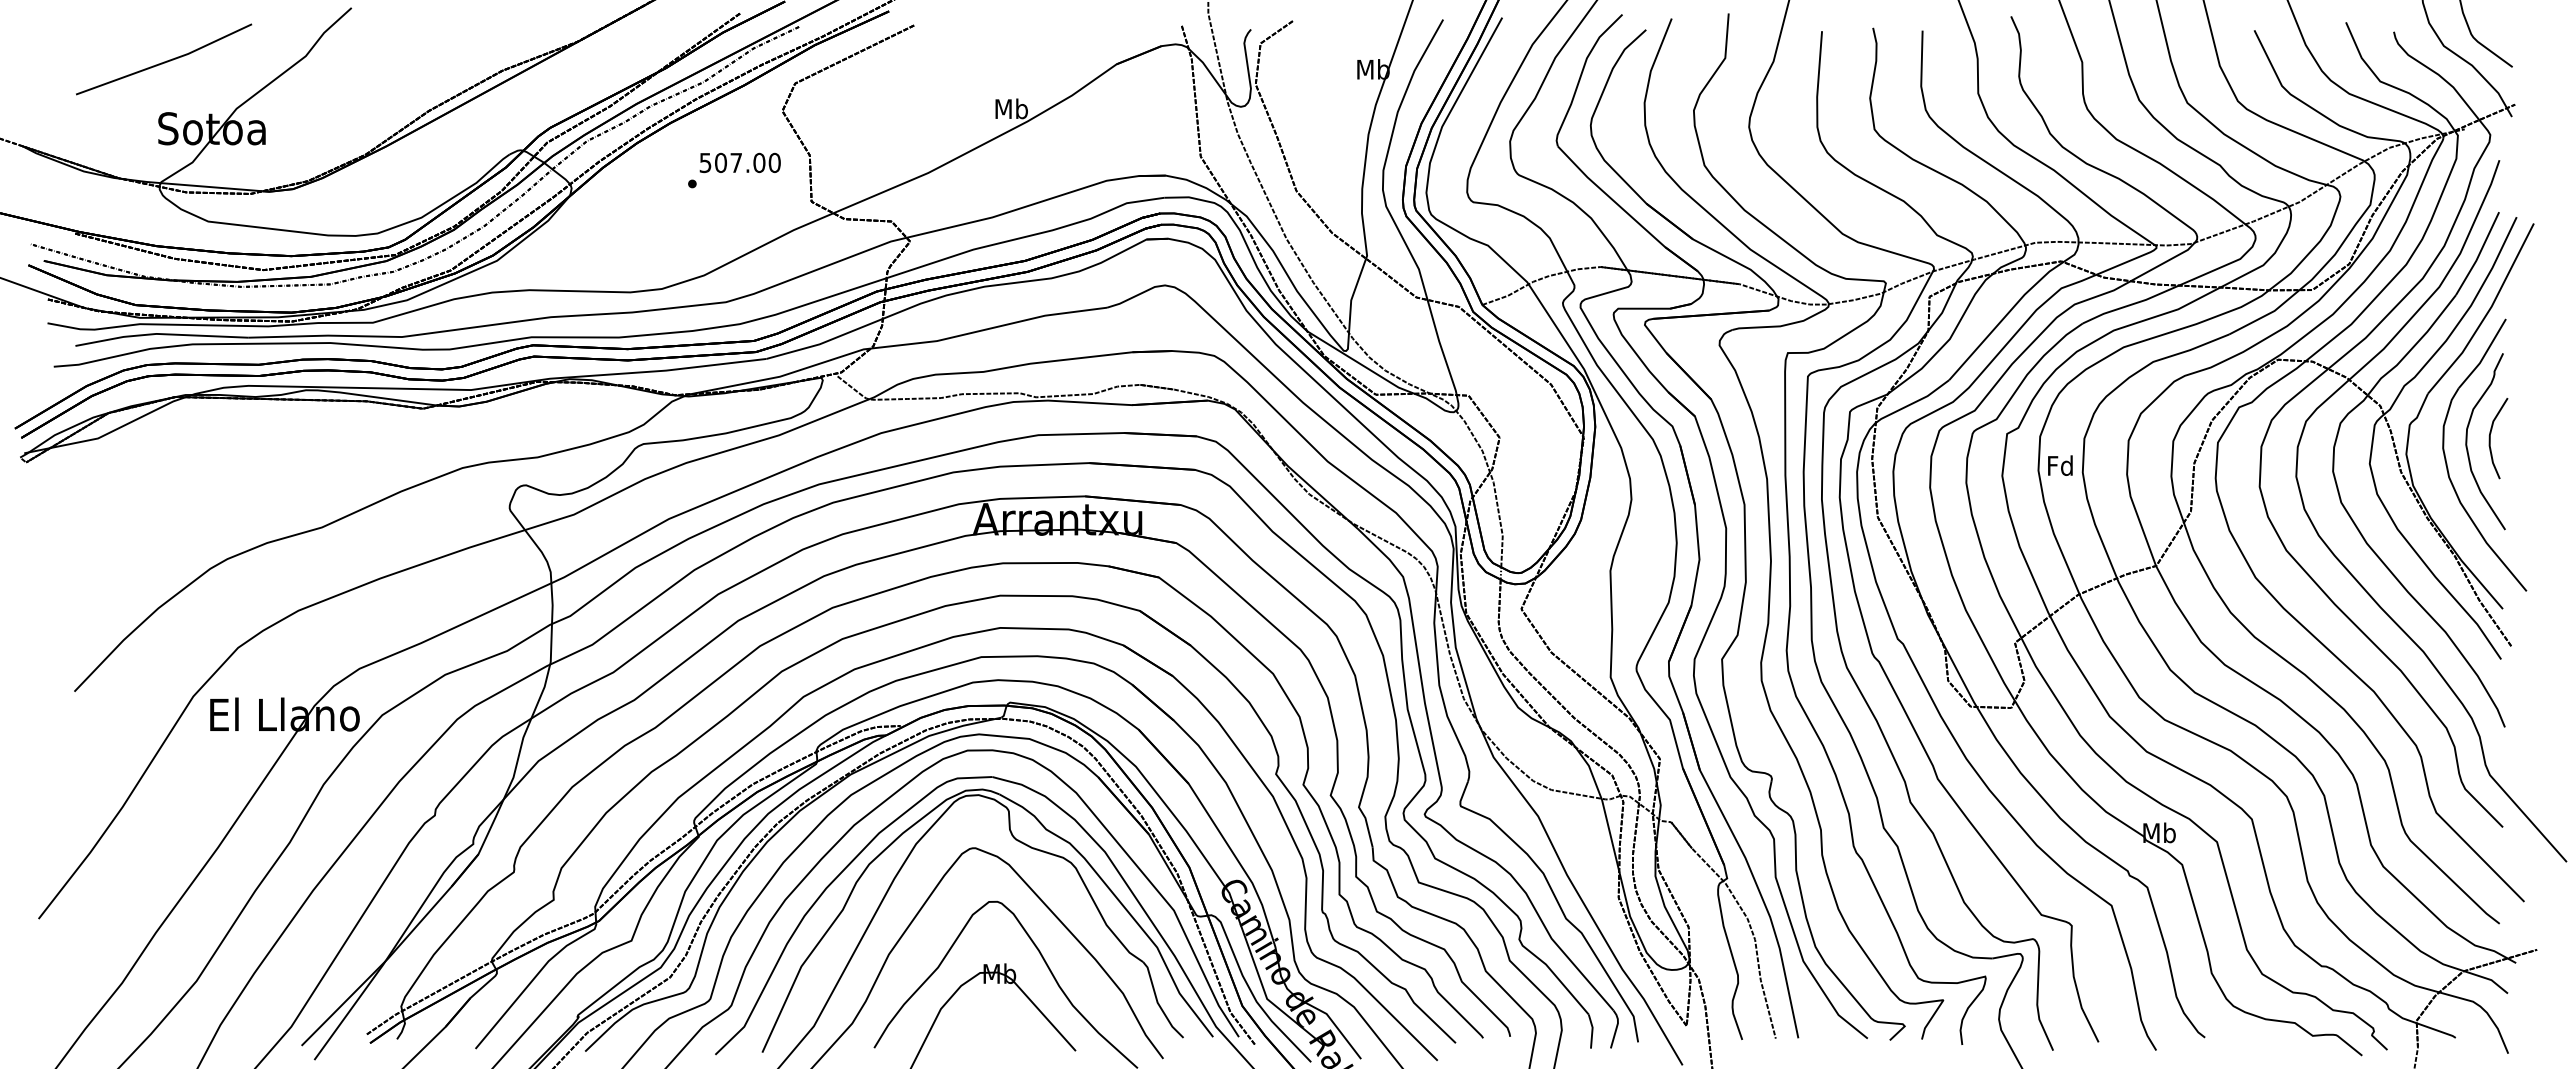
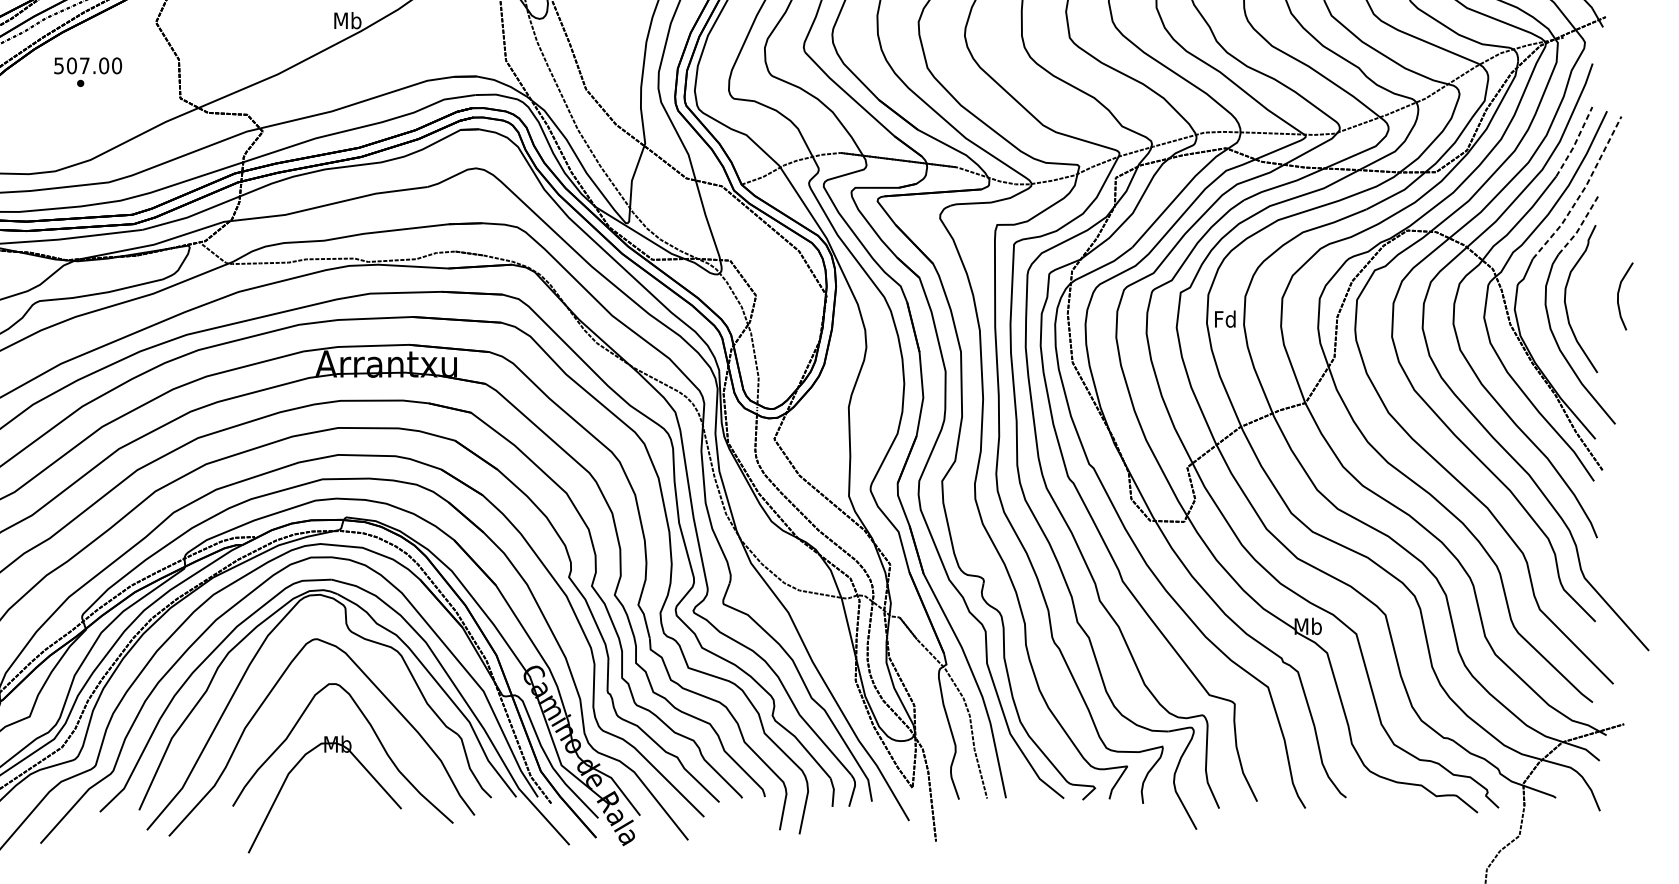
text: (739, 162) -> (87, 65), moved
line: (2478, 255) -> (1575, 143), solid -> dashed
line: (2487, 312) -> (1582, 191), solid -> dashed
line: (2484, 355) -> (1580, 226), solid -> dashed
curve: (2490, 438) -> (1618, 296), moved

